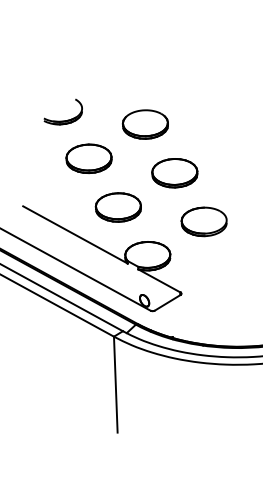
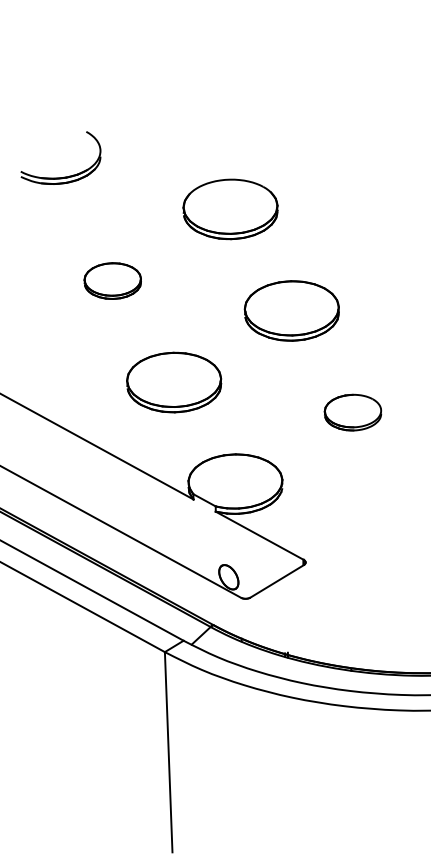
part: (62, 120) -> (59, 175), moved
part: (88, 158) -> (111, 280), size x0.6
part: (203, 221) -> (351, 411), size x0.6

